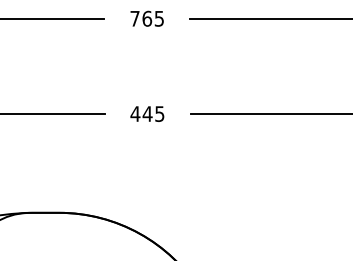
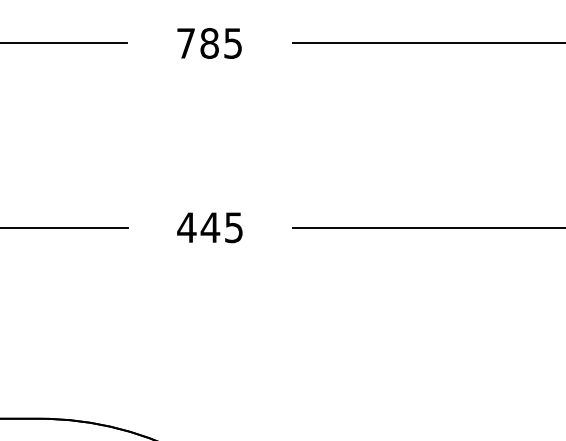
text: (147, 18) -> (210, 42), 765 -> 785

